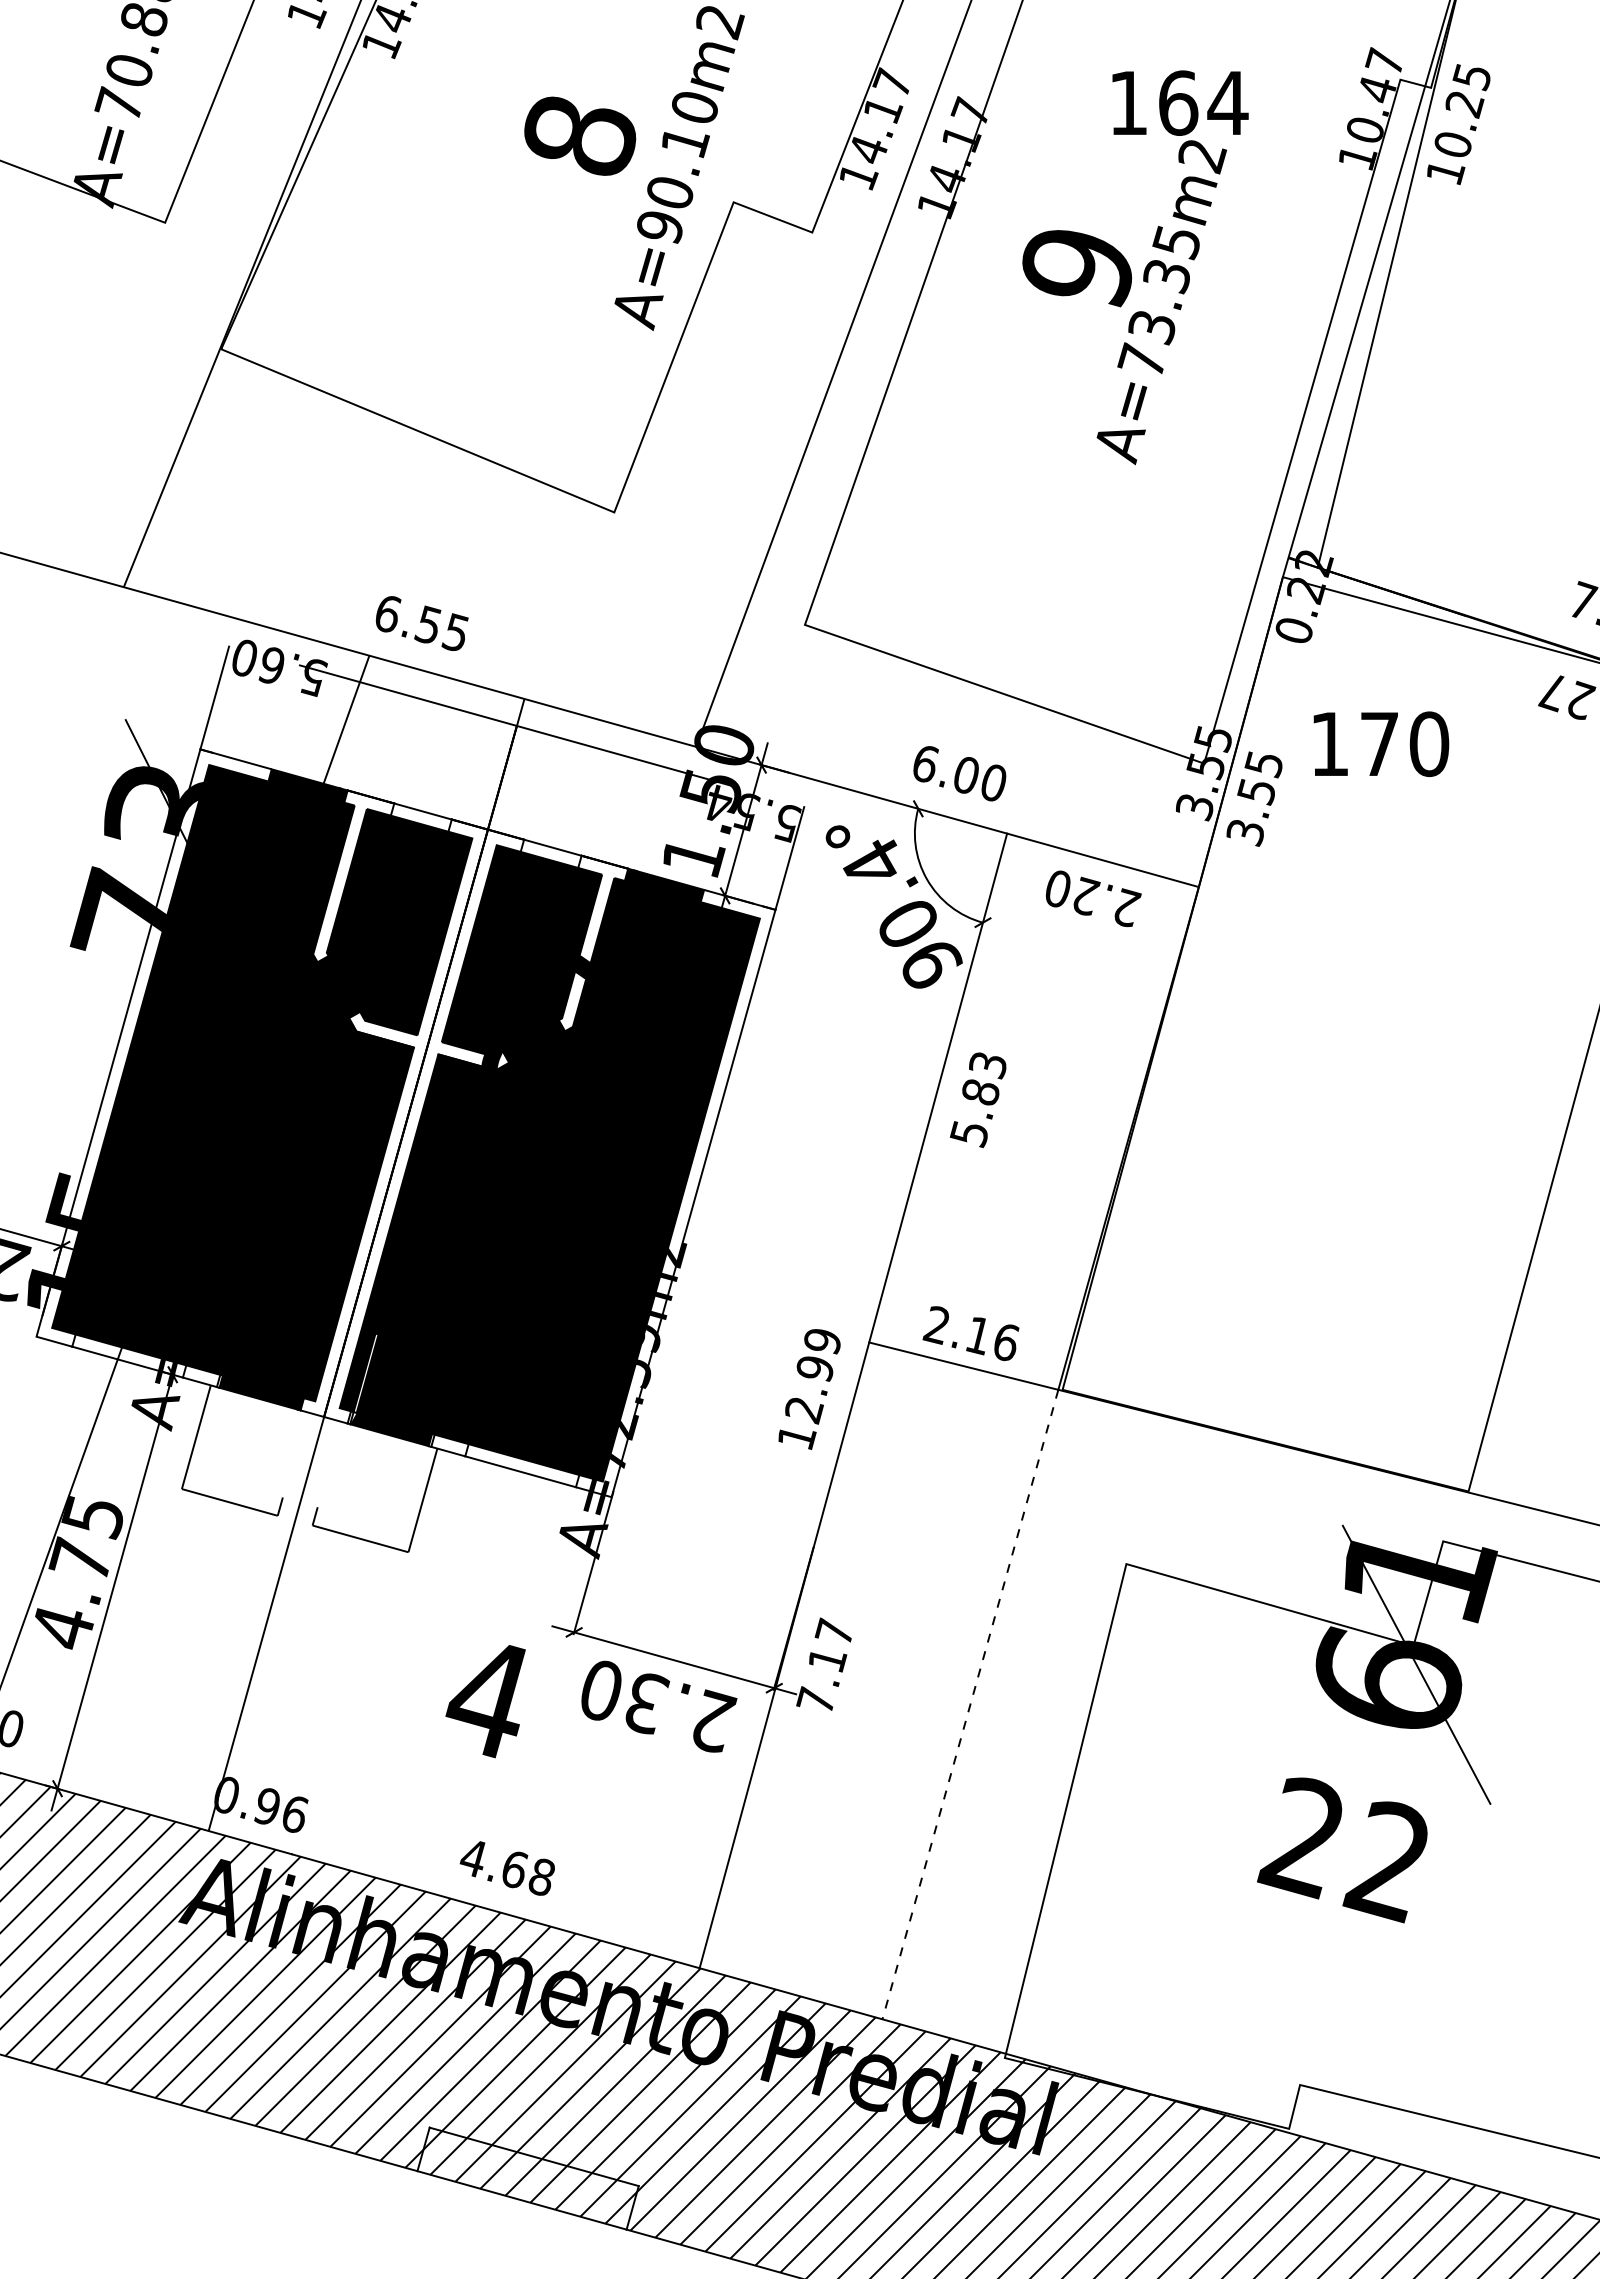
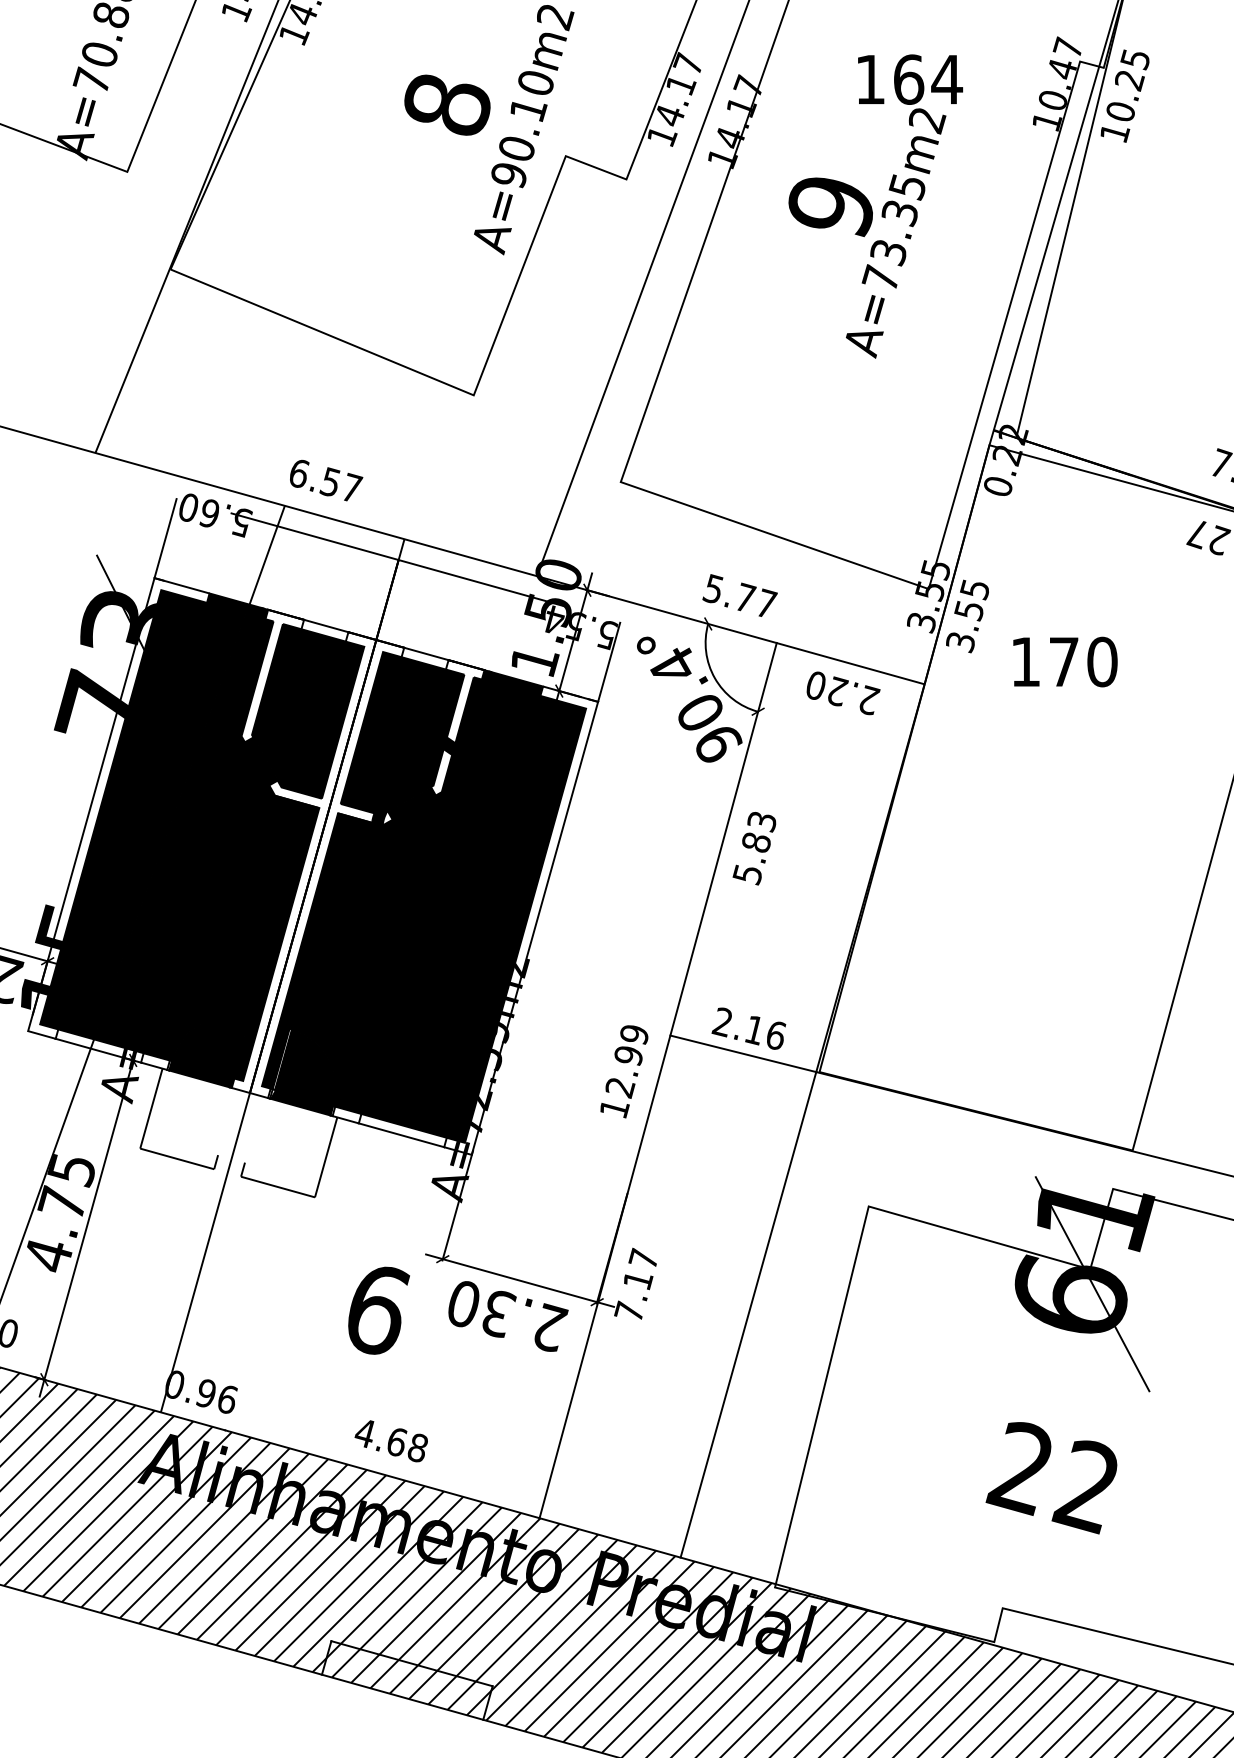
text: (456, 631) -> (352, 487), 6.55 -> 6.57
text: (1381, 743) -> (1065, 661), moved
text: (959, 772) -> (740, 595), 6.00 -> 5.77
text: (488, 1700) -> (376, 1311), 4 -> 6
line: (970, 1704) -> (748, 1314), dashed -> solid
text: (1342, 1850) -> (1051, 1478), moved

